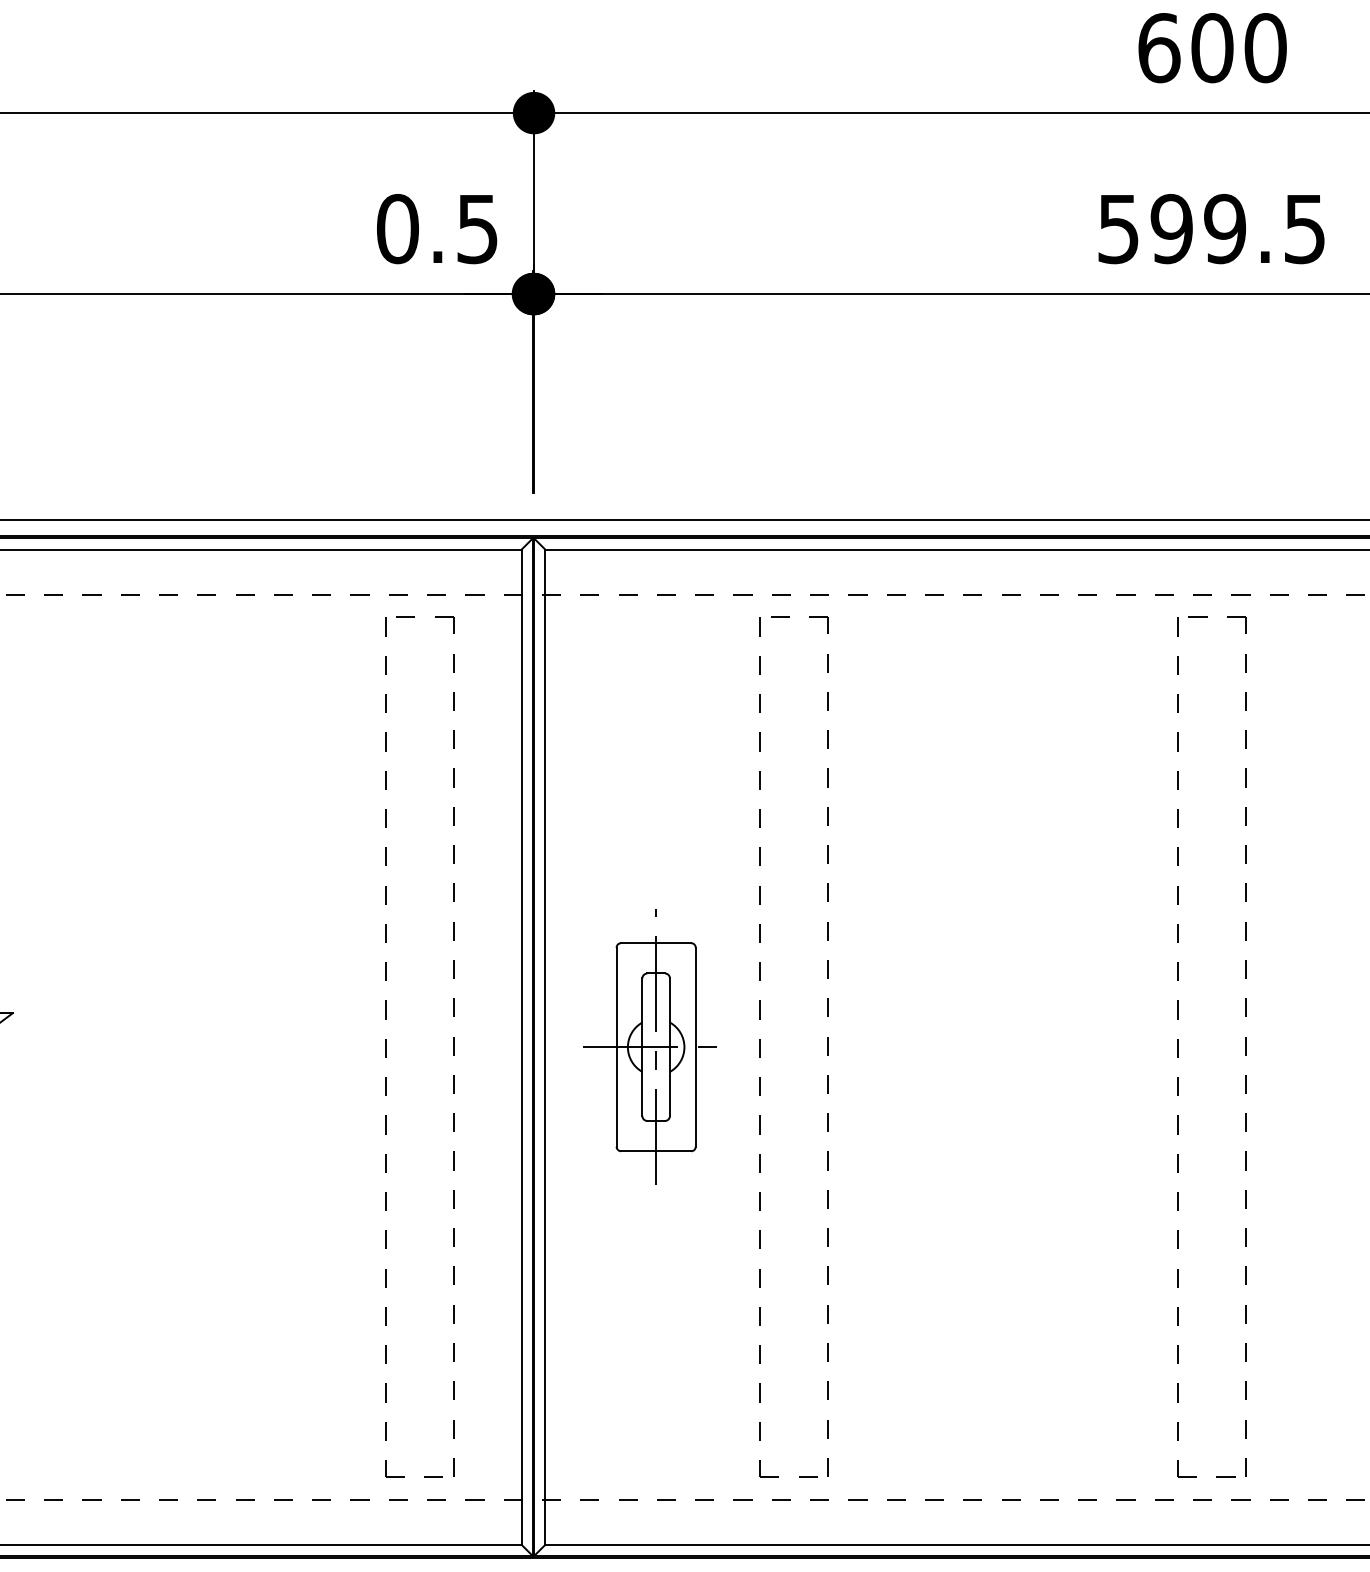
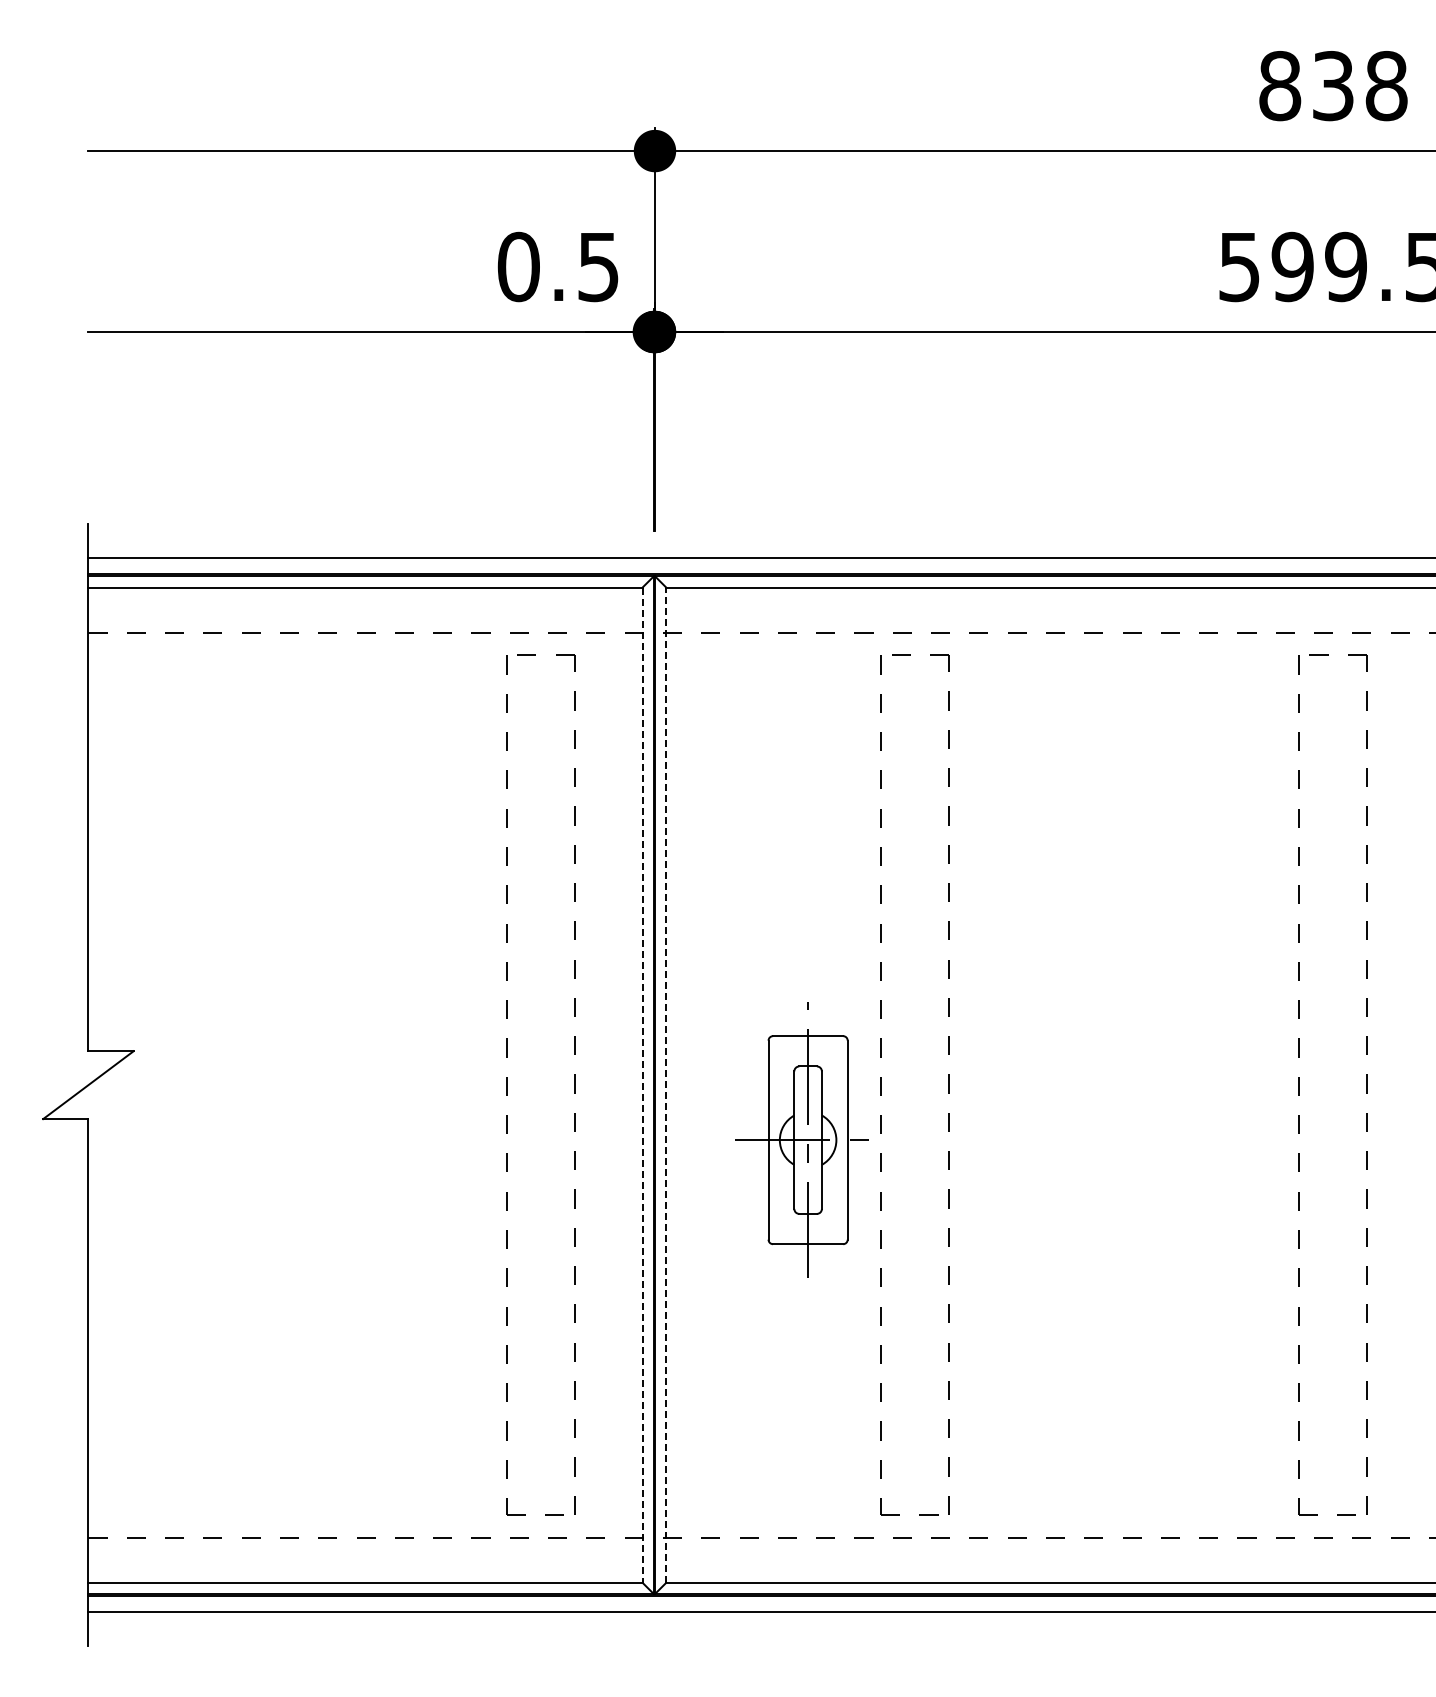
text: (1212, 48) -> (1333, 86), 600 -> 838
part: (649, 1046) -> (801, 1139), moved
line: (521, 1047) -> (642, 1085), solid -> dashed
line: (545, 1047) -> (666, 1085), solid -> dashed

